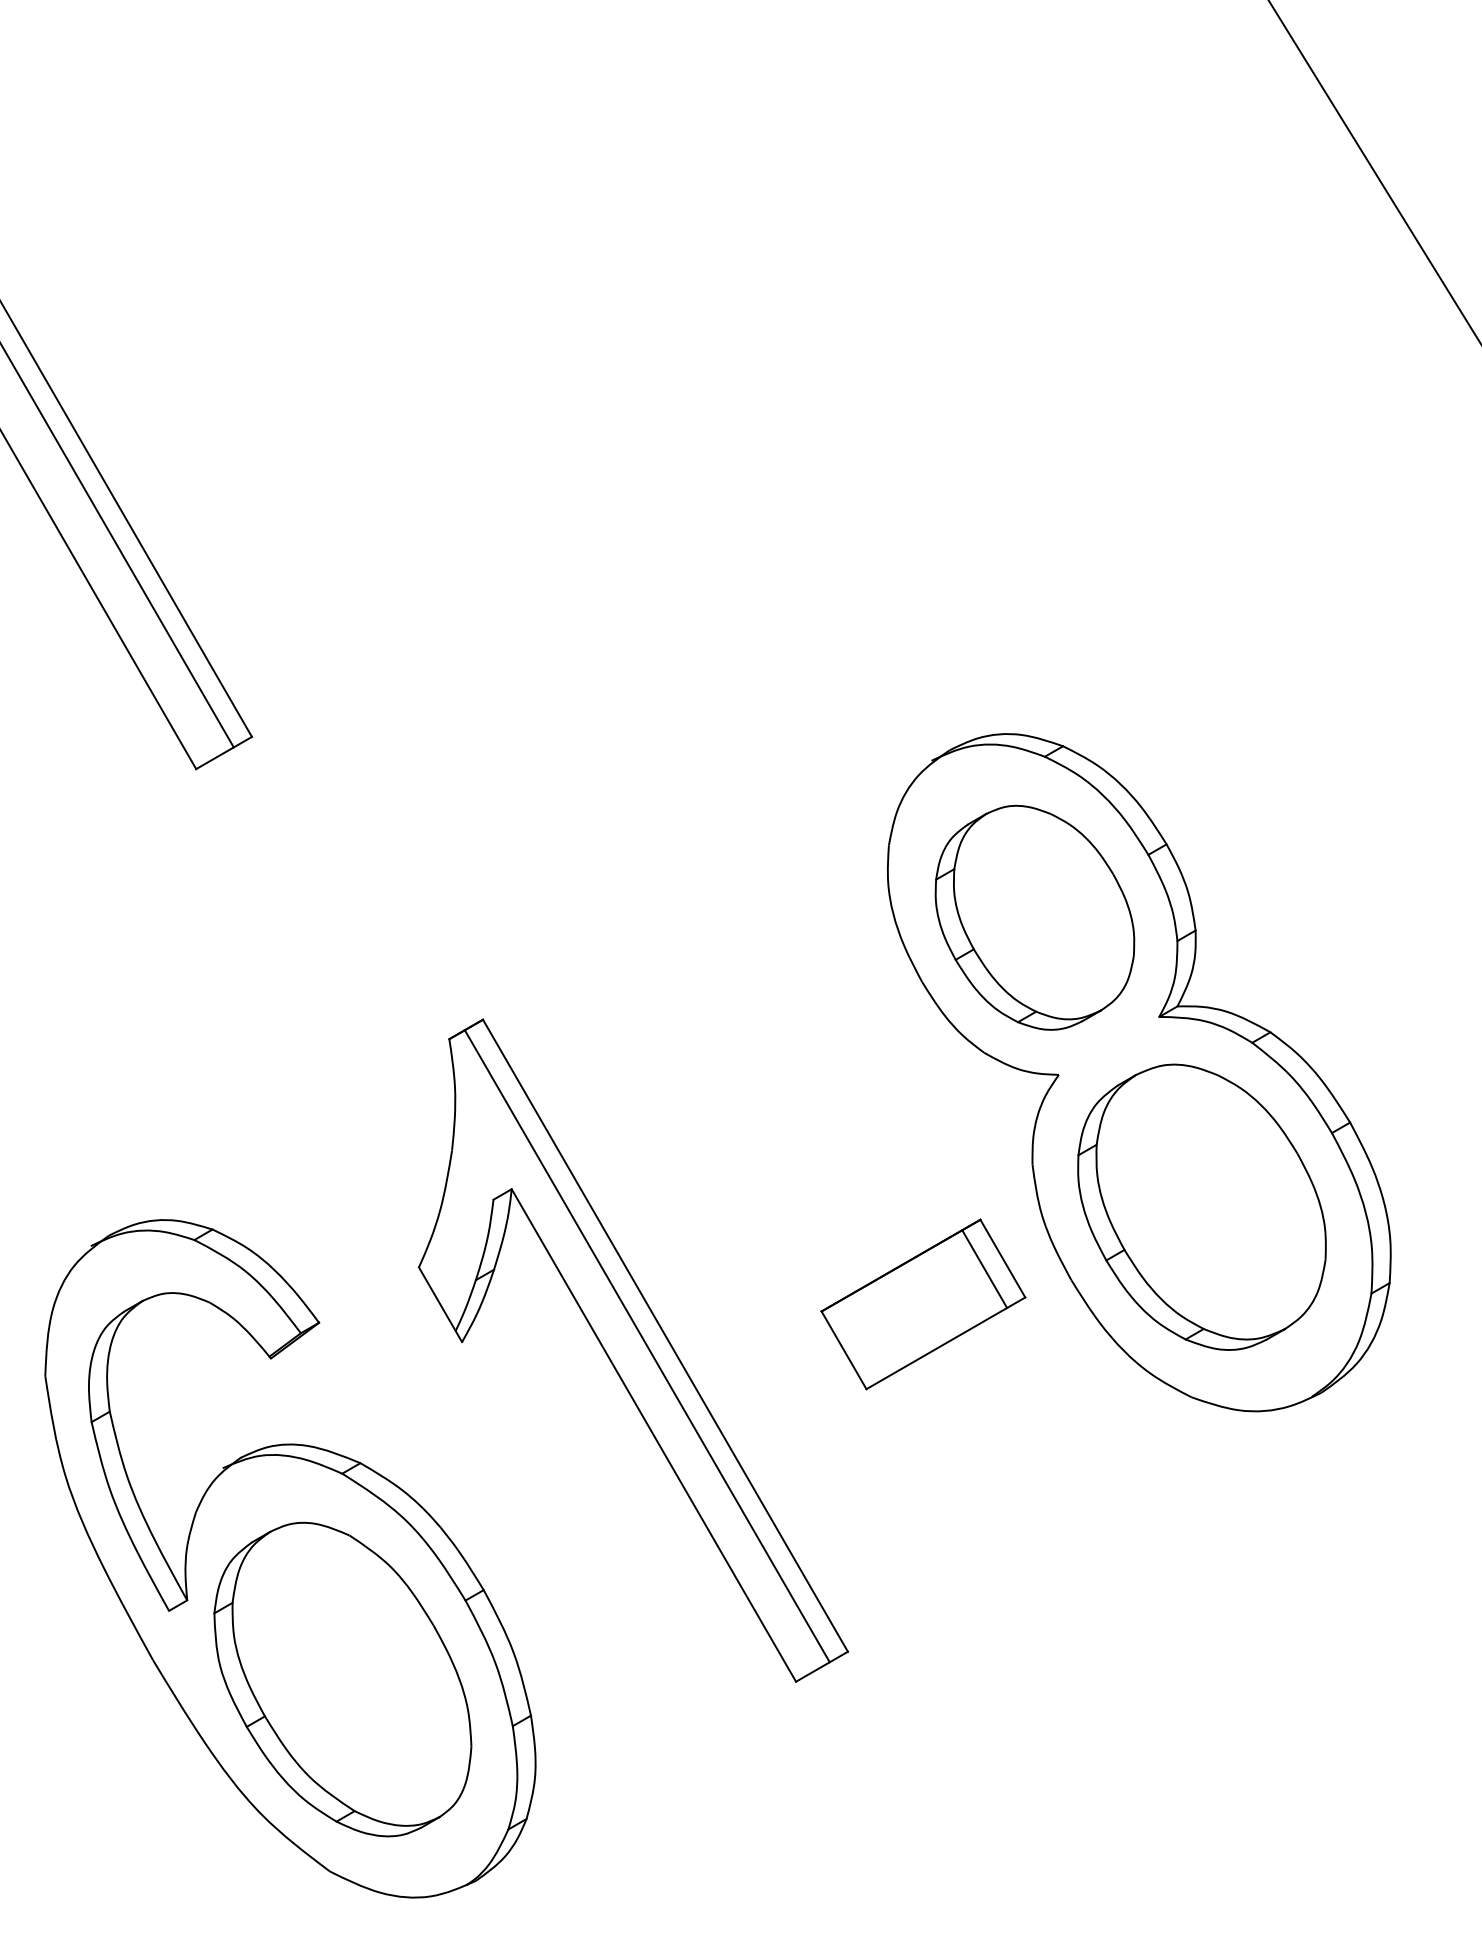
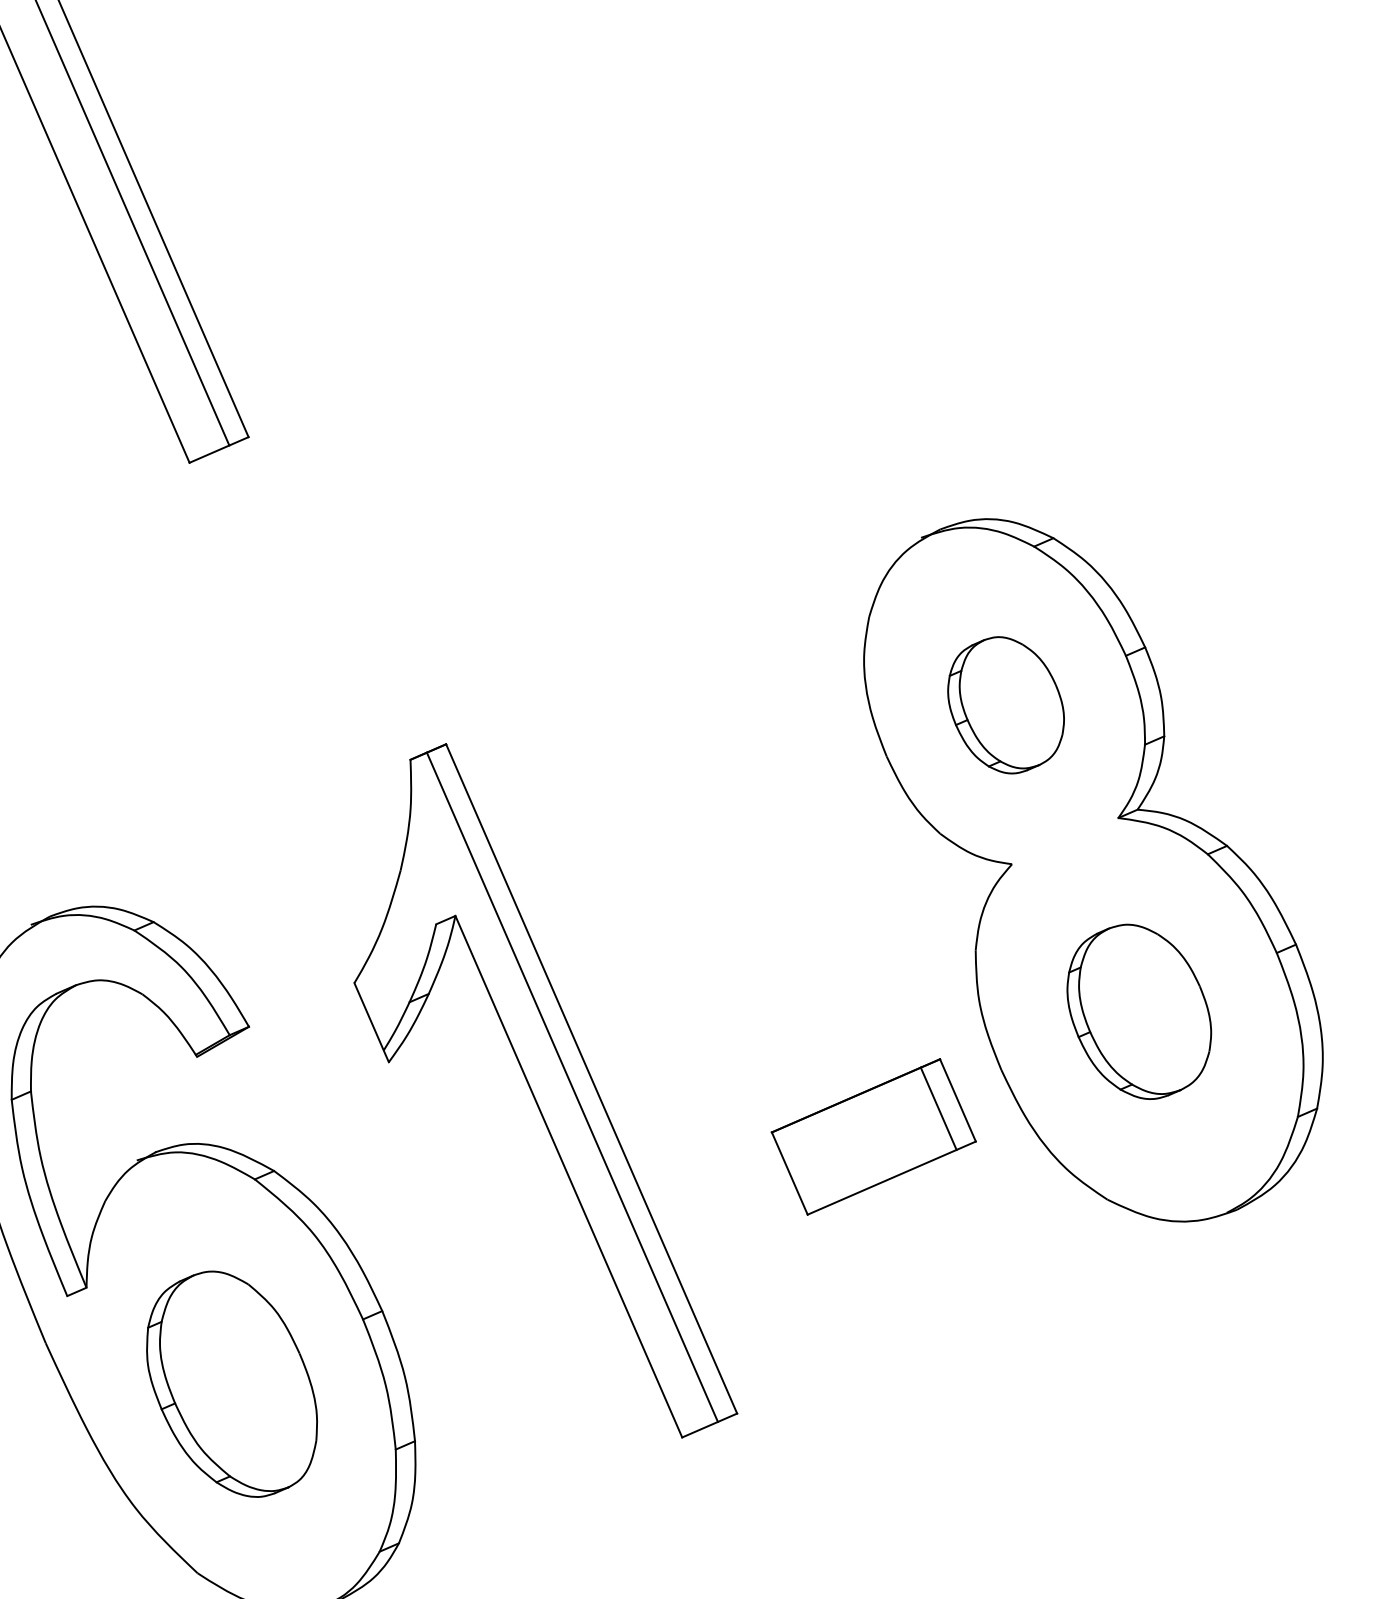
part: (1034, 917) -> (1005, 705), size x0.6
part: (1201, 1206) -> (1138, 1011), size x0.6
part: (923, 1304) -> (873, 1137), moved
part: (342, 1679) -> (231, 1383), size x0.7

